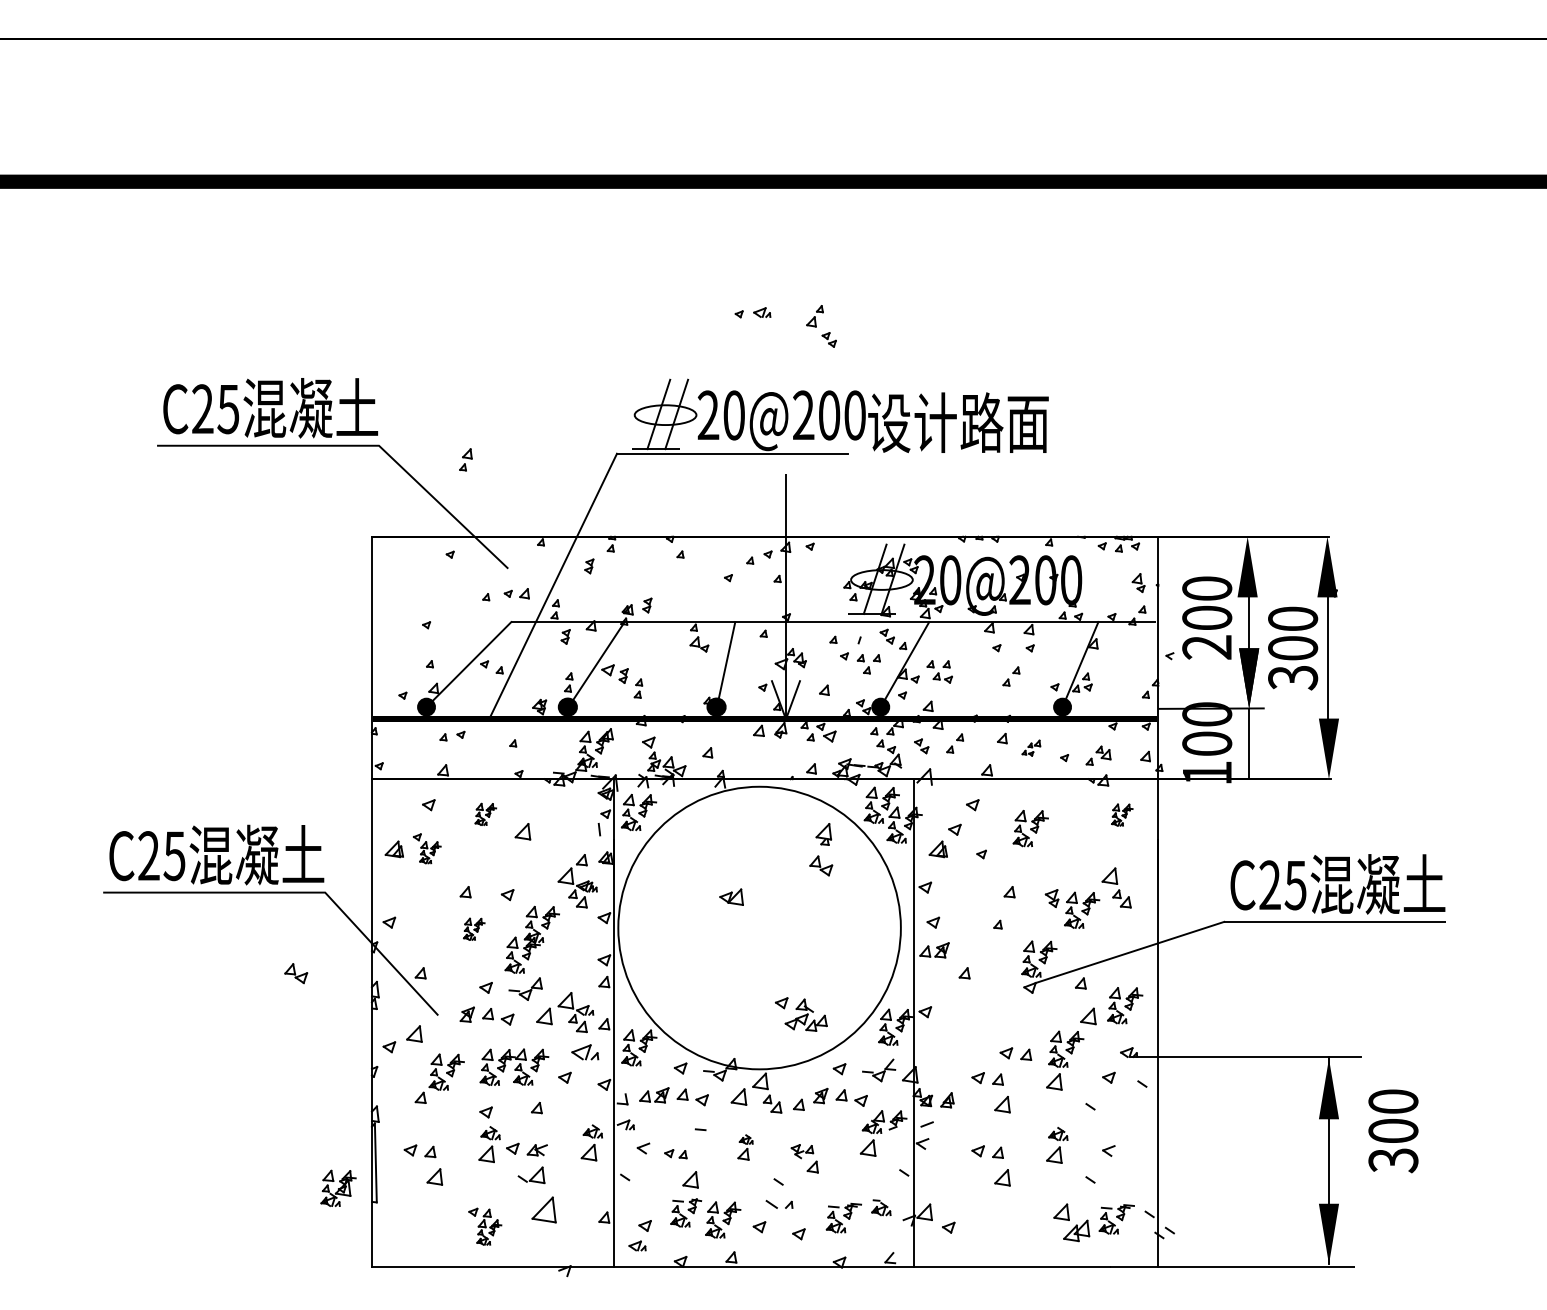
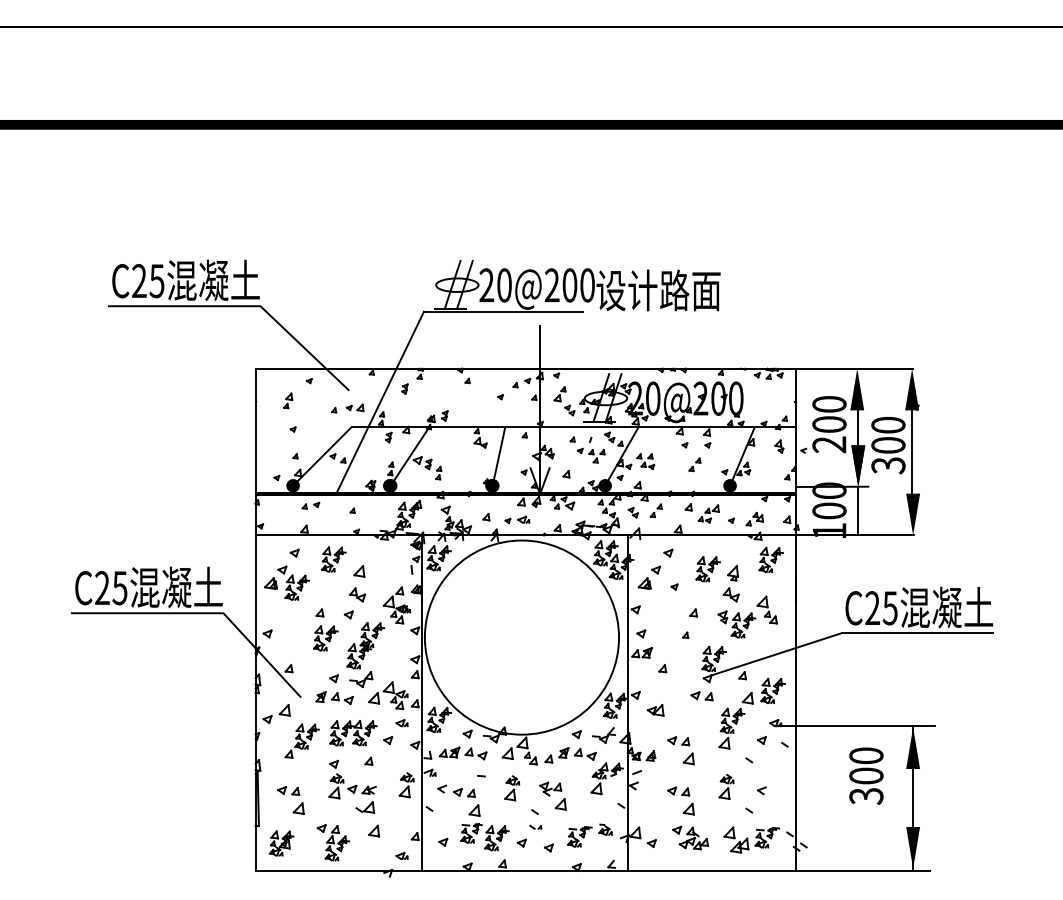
part: (753, 312) -> (517, 519), moved
part: (821, 326) -> (564, 401), moved
part: (466, 459) -> (288, 400), moved
part: (1138, 582) -> (779, 446), moved
part: (1031, 747) -> (708, 513), size x1.67
part: (485, 814) -> (333, 559), size x1.67
part: (1121, 814) -> (770, 559), size x1.67
part: (427, 847) -> (293, 582), size x1.67
part: (820, 849) -> (730, 583), moved
part: (731, 897) -> (655, 710), moved
part: (473, 929) -> (325, 638), size x1.67
part: (296, 973) -> (357, 594), moved
part: (801, 1013) -> (690, 837), moved
part: (584, 1053) -> (401, 723), size x0.62
part: (1015, 1054) -> (701, 696), moved
text: (1393, 1130) -> (866, 775), moved
part: (745, 1147) -> (512, 788), size x1.43
part: (675, 1153) -> (464, 792), size x1.43
part: (804, 1157) -> (552, 795), size x1.43
part: (338, 1188) -> (281, 843), moved
part: (779, 1202) -> (535, 826), size x0.62
part: (544, 1208) -> (374, 830), size x0.62
part: (485, 1226) -> (333, 842), size x1.43
part: (636, 1245) -> (401, 855), moved

